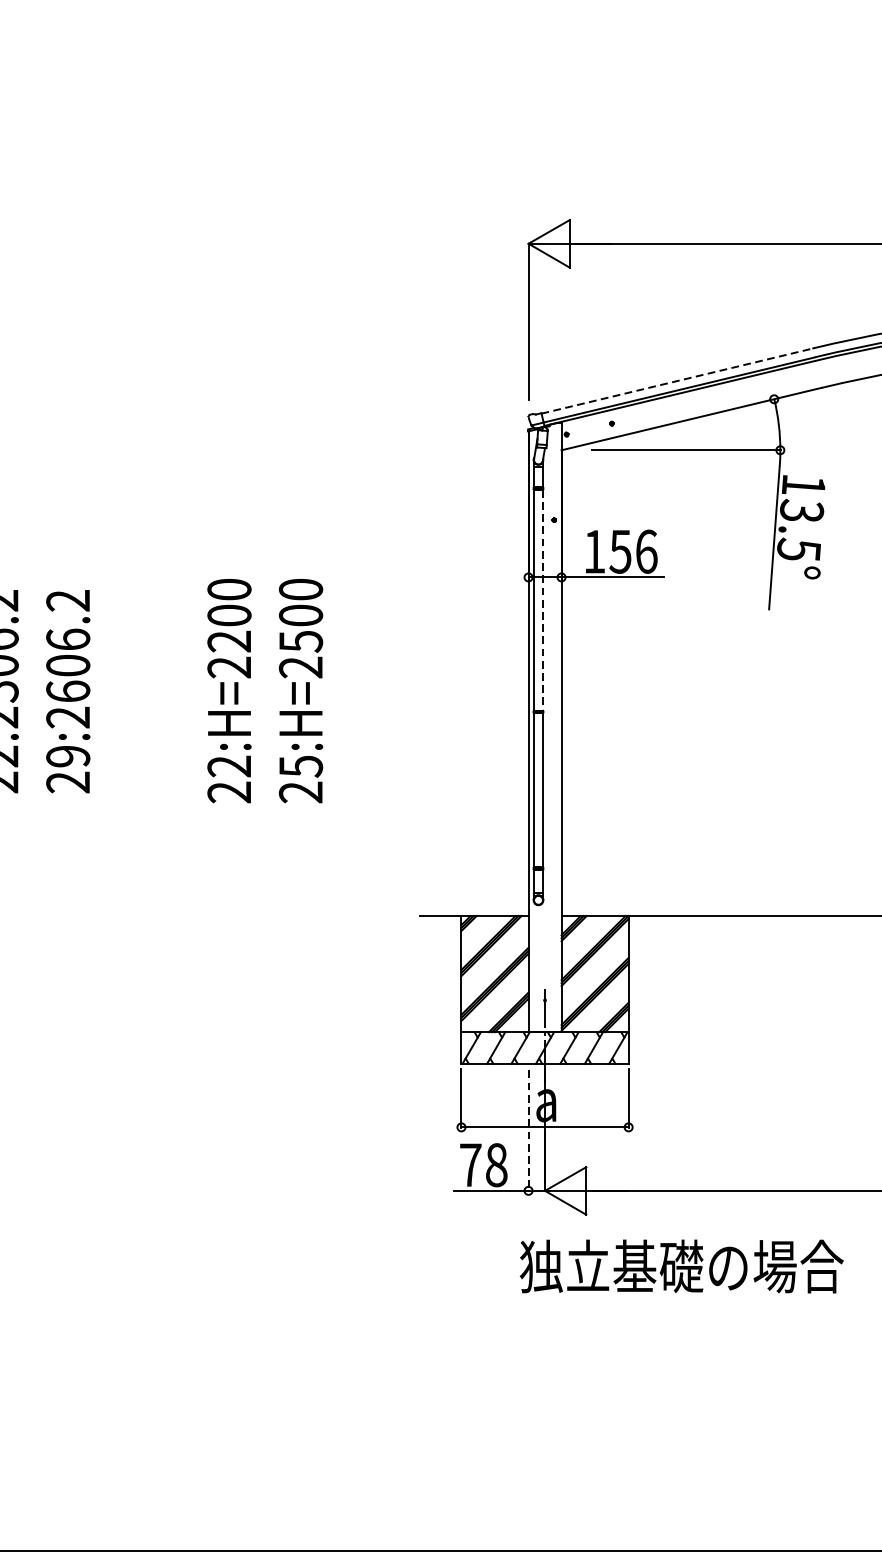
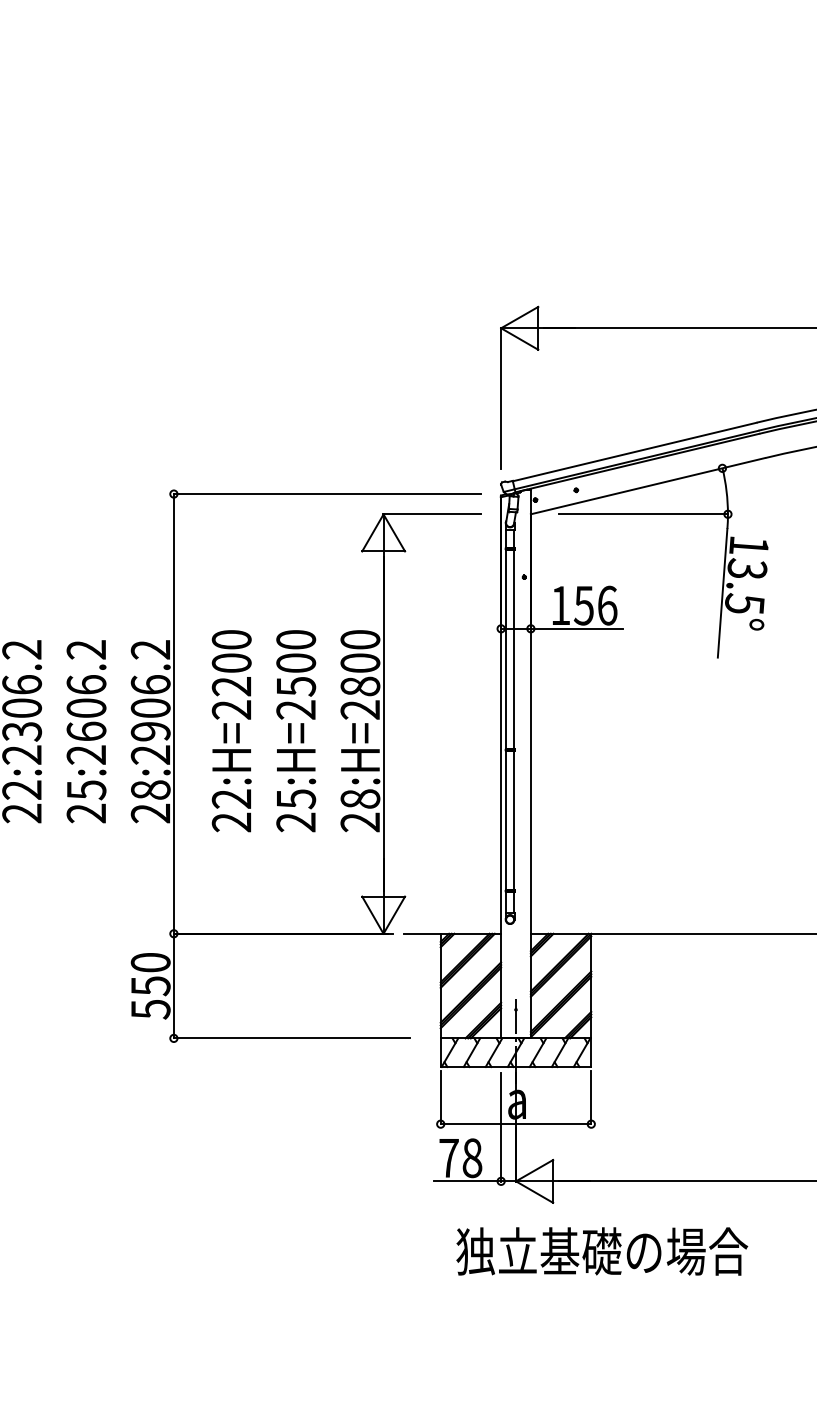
line: (677, 380) -> (635, 451), dashed -> solid
line: (543, 600) -> (514, 649), dashed -> solid
part: (351, 731) -> (341, 767), added
text: (68, 756) -> (86, 790), 29:2606.2 -> 25:2606.2
line: (528, 1131) -> (501, 1127), dashed -> solid
text: (682, 1266) -> (602, 1251), moved

